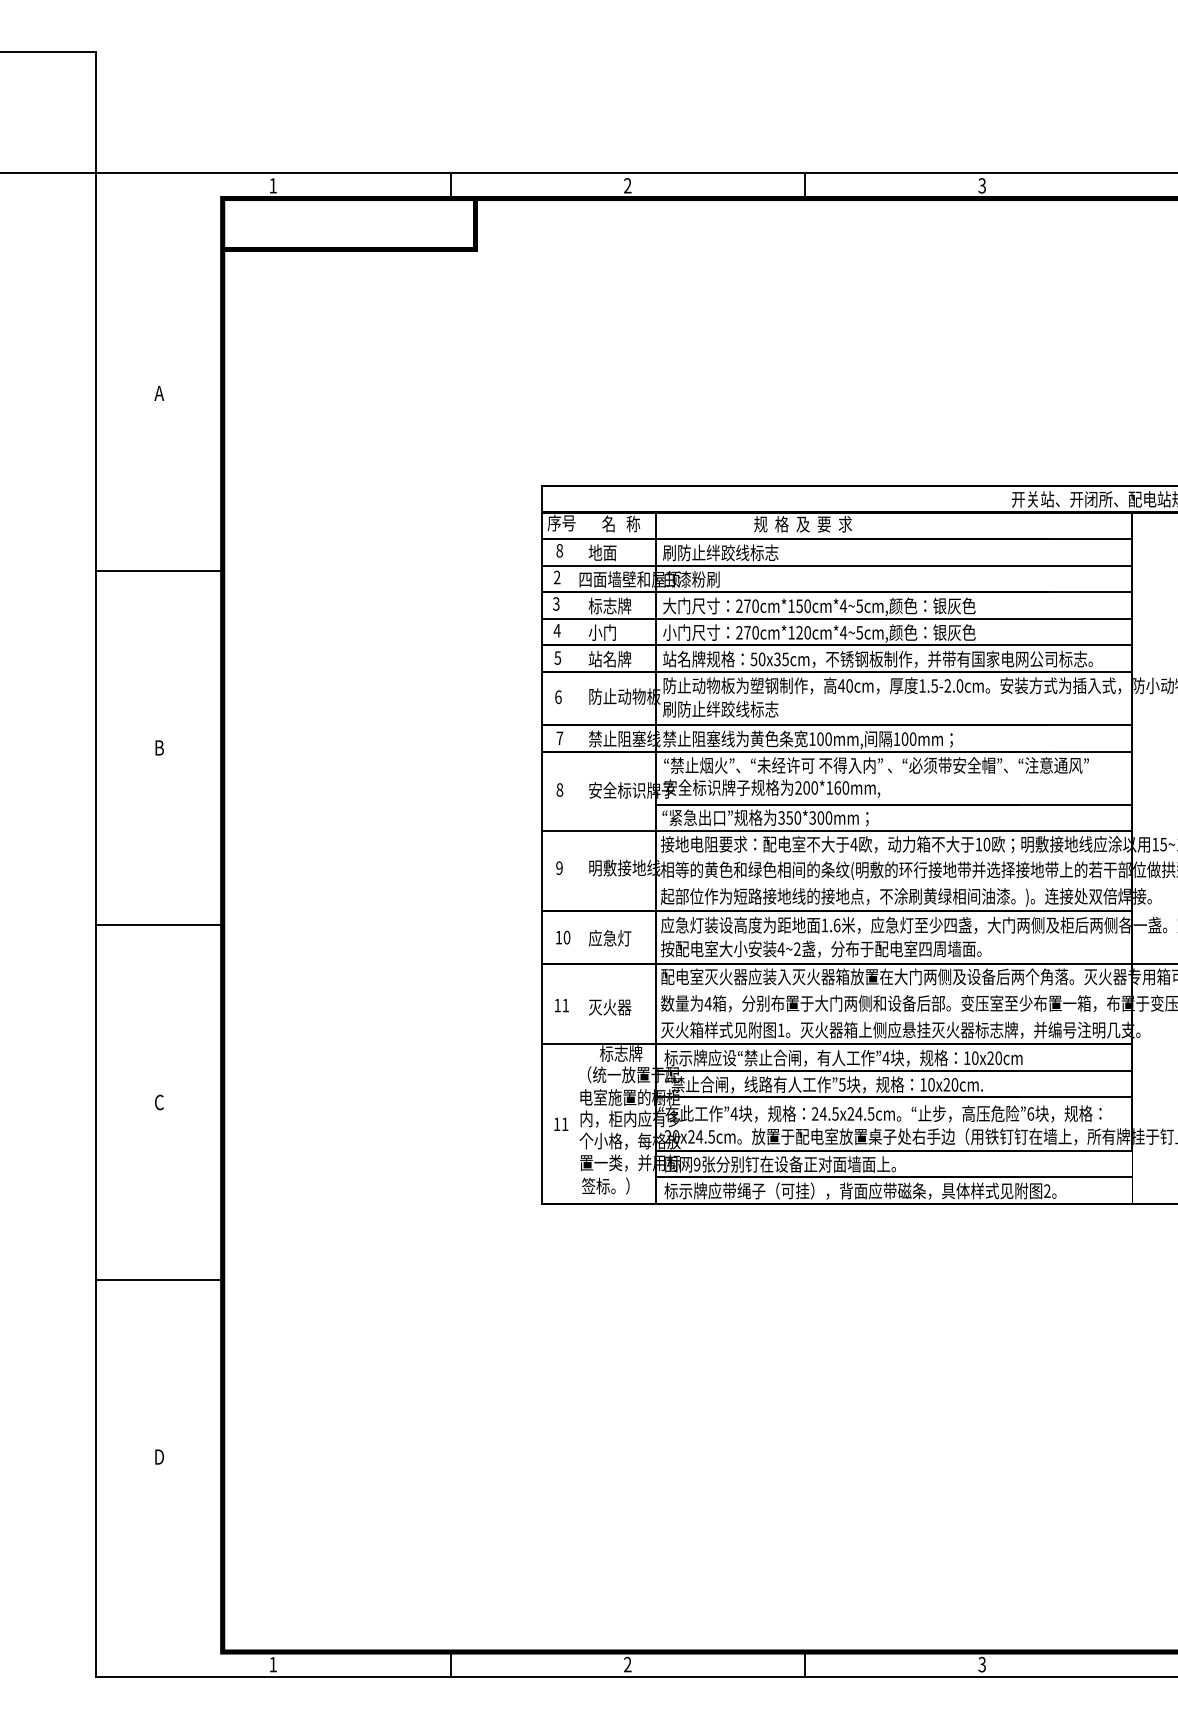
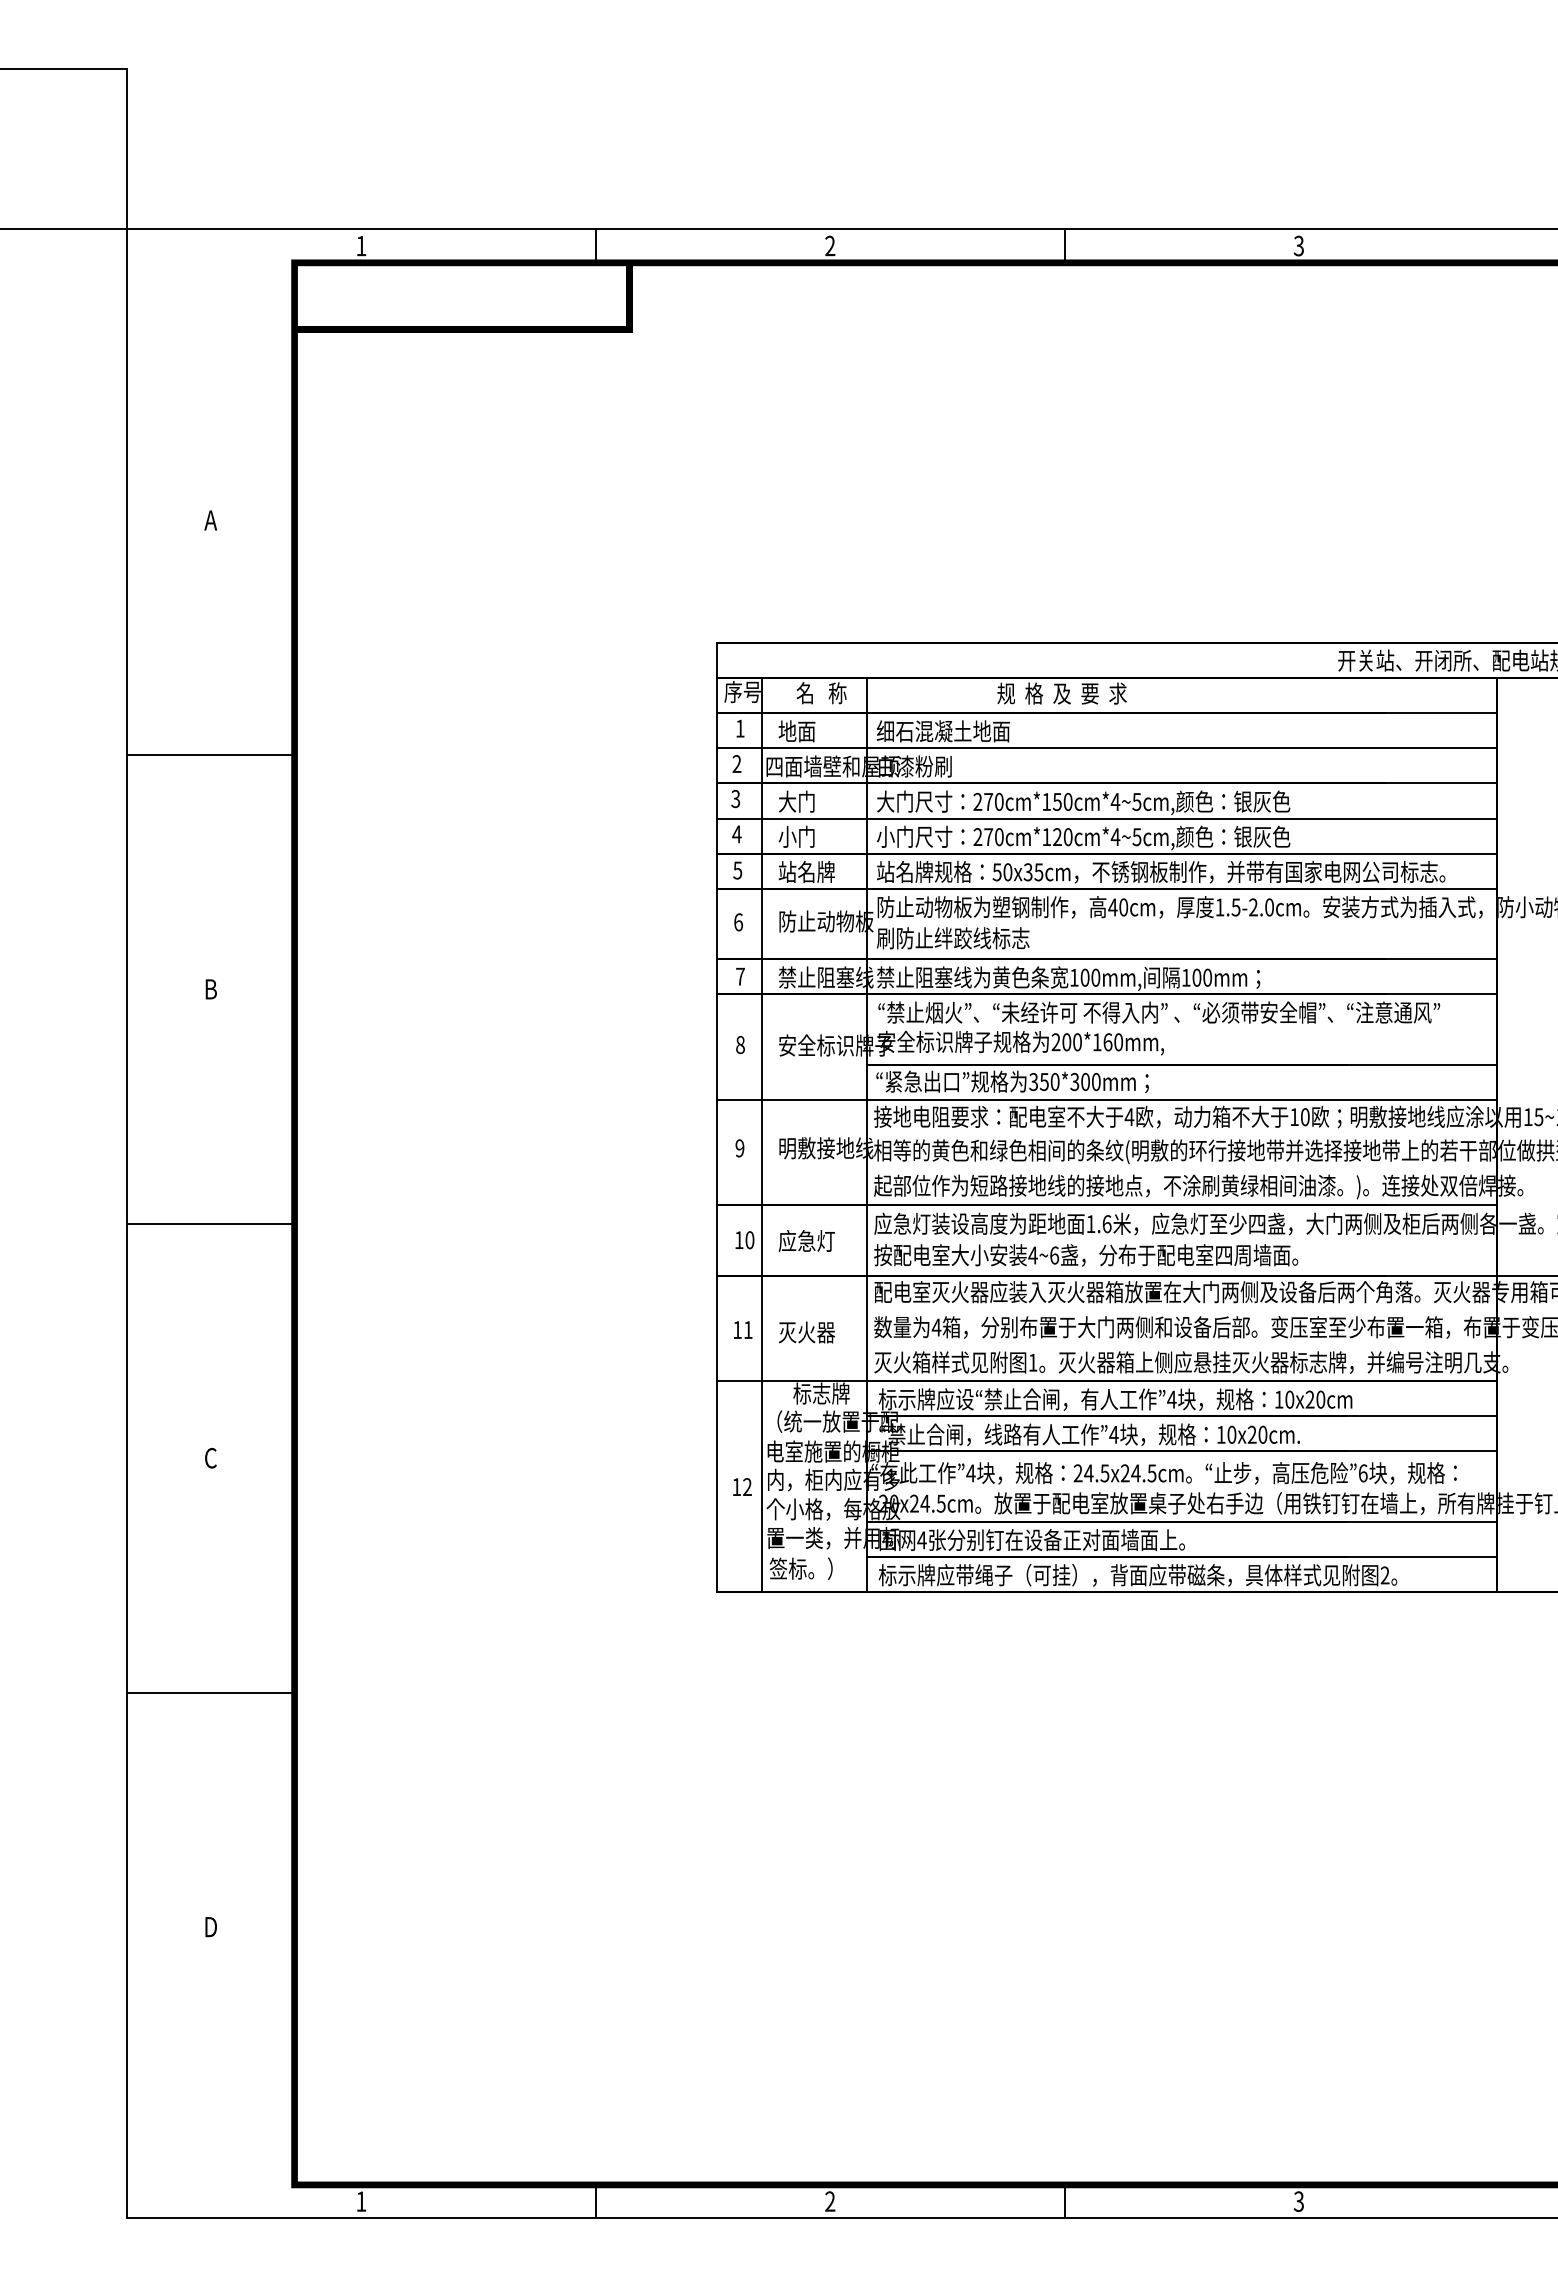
text: (559, 550) -> (740, 728), 8 -> 1
text: (720, 552) -> (952, 731), 刷防止绊跤线标志 -> 细石混凝土地面
text: (609, 605) -> (806, 801), 标志牌 -> 大门
line: (575, 857) -> (761, 1134), added
text: (797, 949) -> (1054, 1255), 4~2 -> 4~6
text: (841, 1084) -> (1113, 1434), 5 -> 4
text: (565, 1123) -> (747, 1486), 11 -> 12
text: (696, 1164) -> (921, 1540), 9 -> 4

